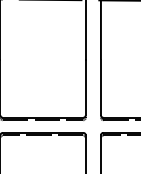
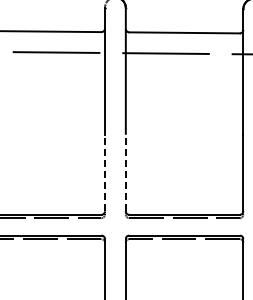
line: (85, 87) -> (104, 172), solid -> dashed
line: (100, 87) -> (125, 172), solid -> dashed

